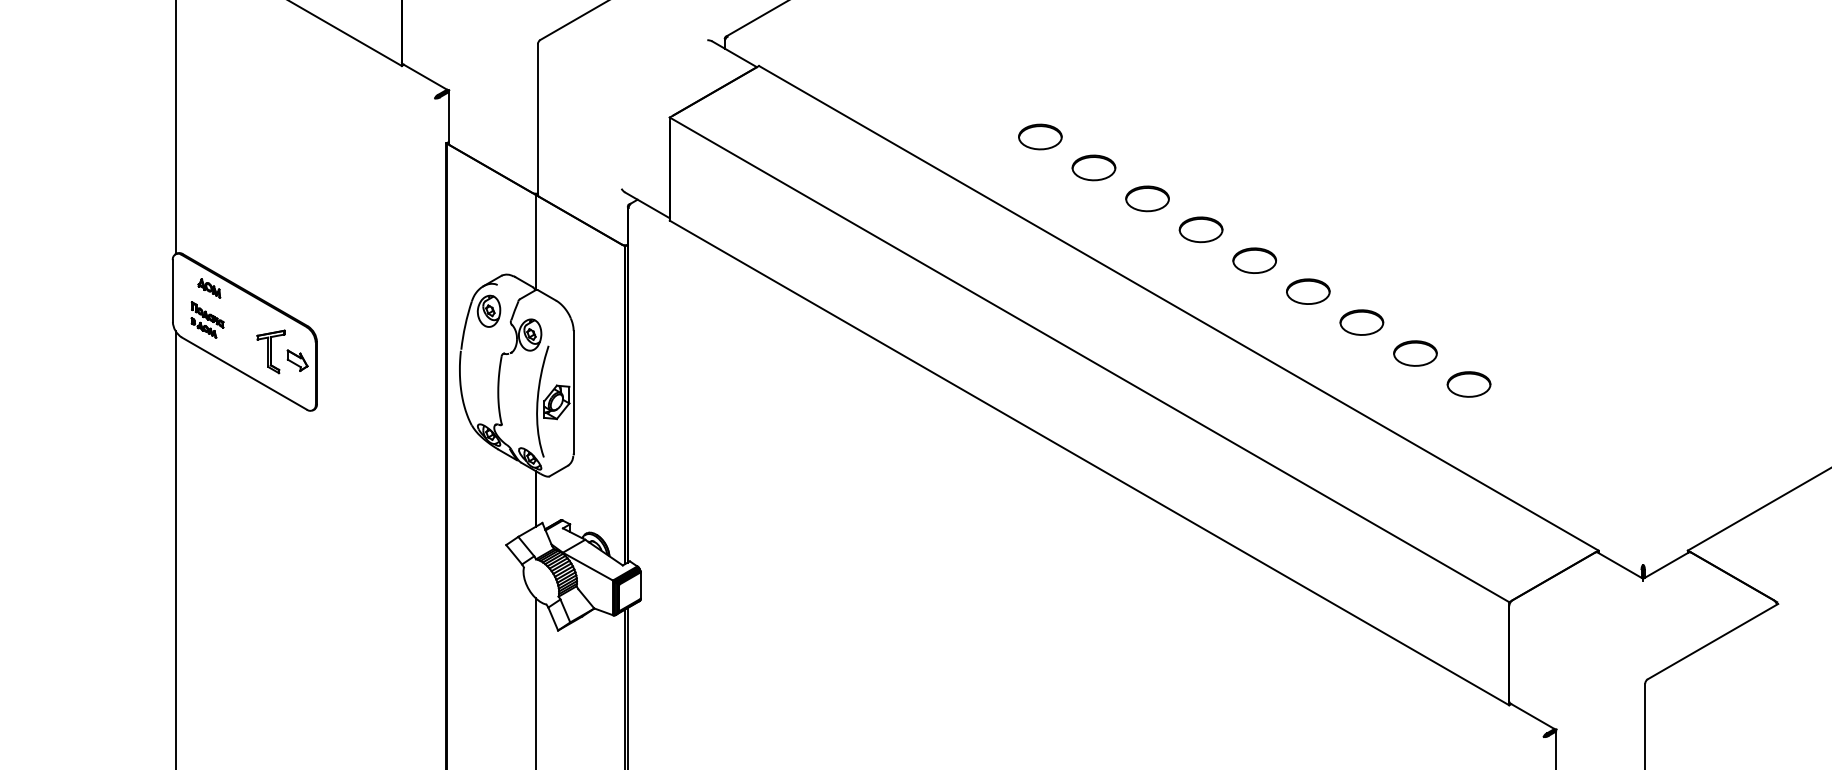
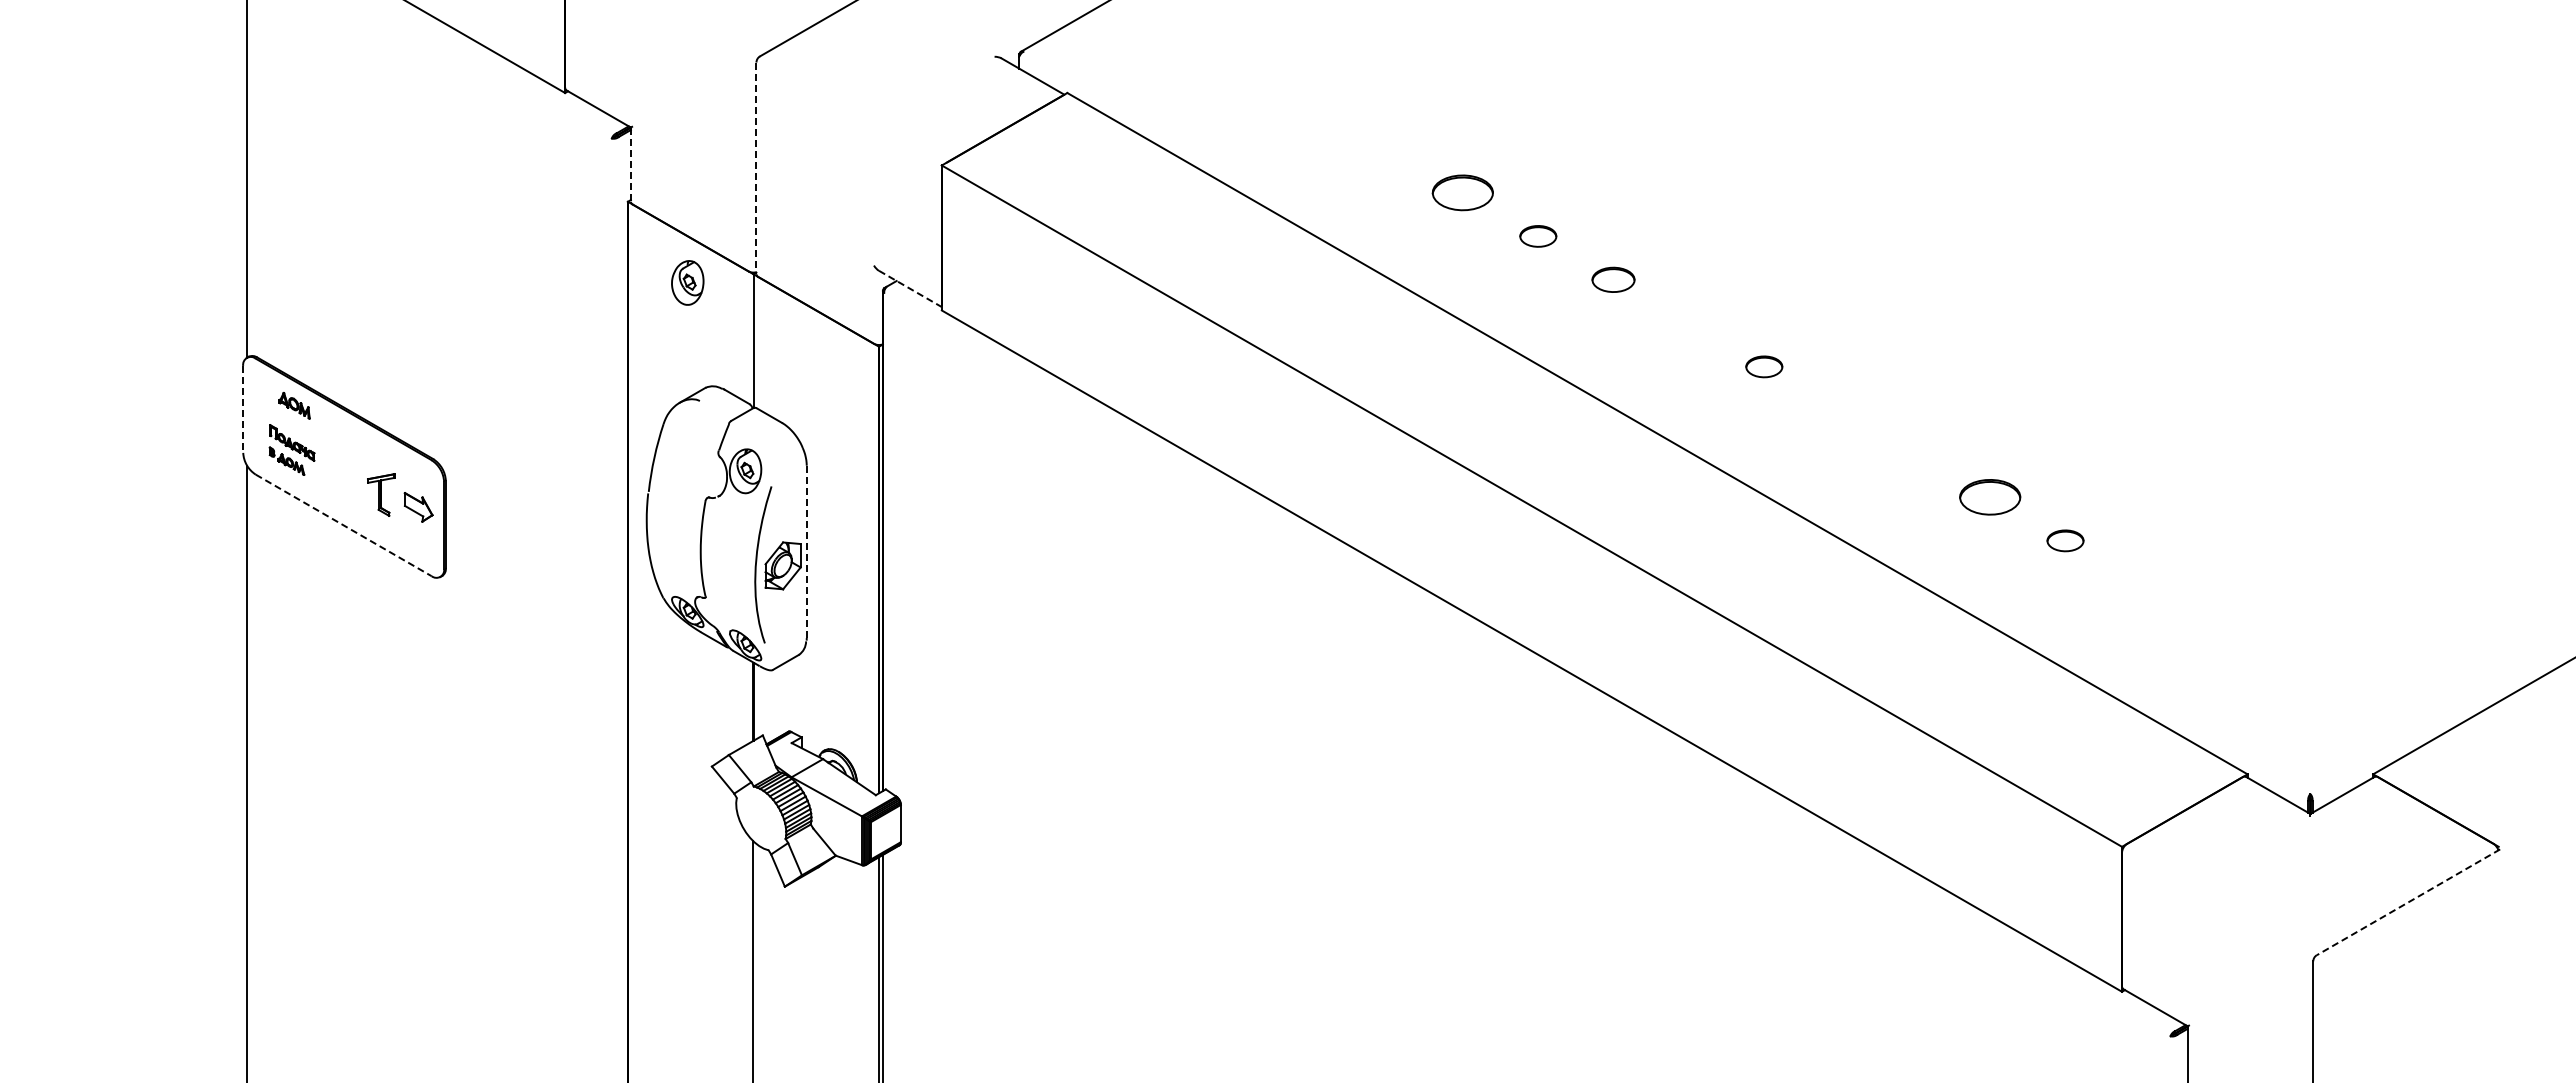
line: (448, 117) -> (630, 165), solid -> dashed
line: (537, 119) -> (756, 168), solid -> dashed
part: (1094, 168) -> (1538, 236), size x0.6
part: (1147, 198) -> (1613, 279), size x0.7
line: (647, 205) -> (910, 289), solid -> dashed
part: (1200, 229) -> (1688, 323), removed
part: (1254, 260) -> (1764, 366), size x0.6
line: (173, 291) -> (243, 409), solid -> dashed
part: (1308, 291) -> (1839, 410), removed
part: (488, 311) -> (687, 282), moved
part: (1361, 322) -> (1914, 453), removed
part: (271, 351) -> (381, 494), size x0.7
line: (244, 373) -> (344, 525), solid -> dashed
part: (1469, 384) -> (2065, 540), size x0.6
line: (573, 392) -> (806, 551), solid -> dashed
line: (1713, 641) -> (2408, 902), solid -> dashed

